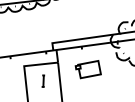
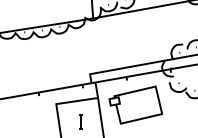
part: (88, 69) -> (135, 104), size x1.67

